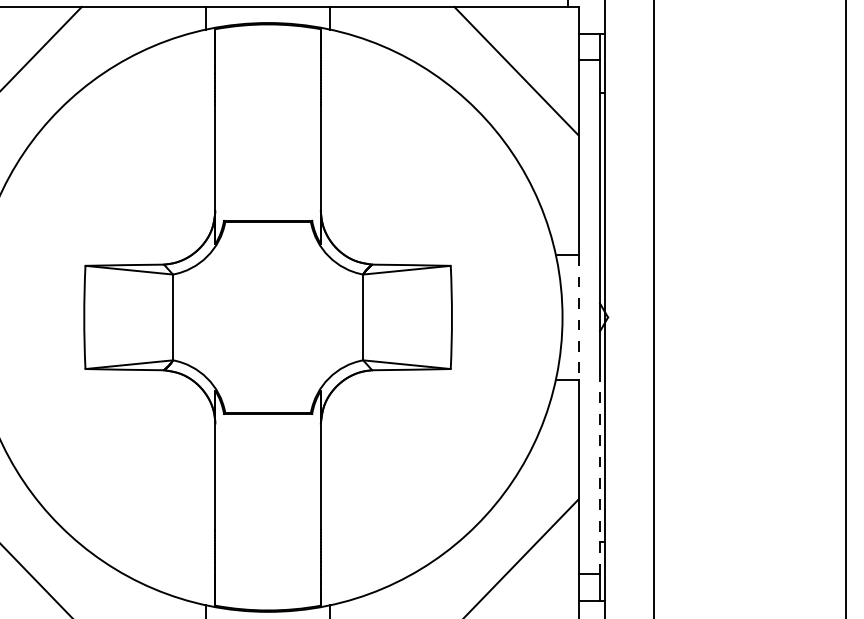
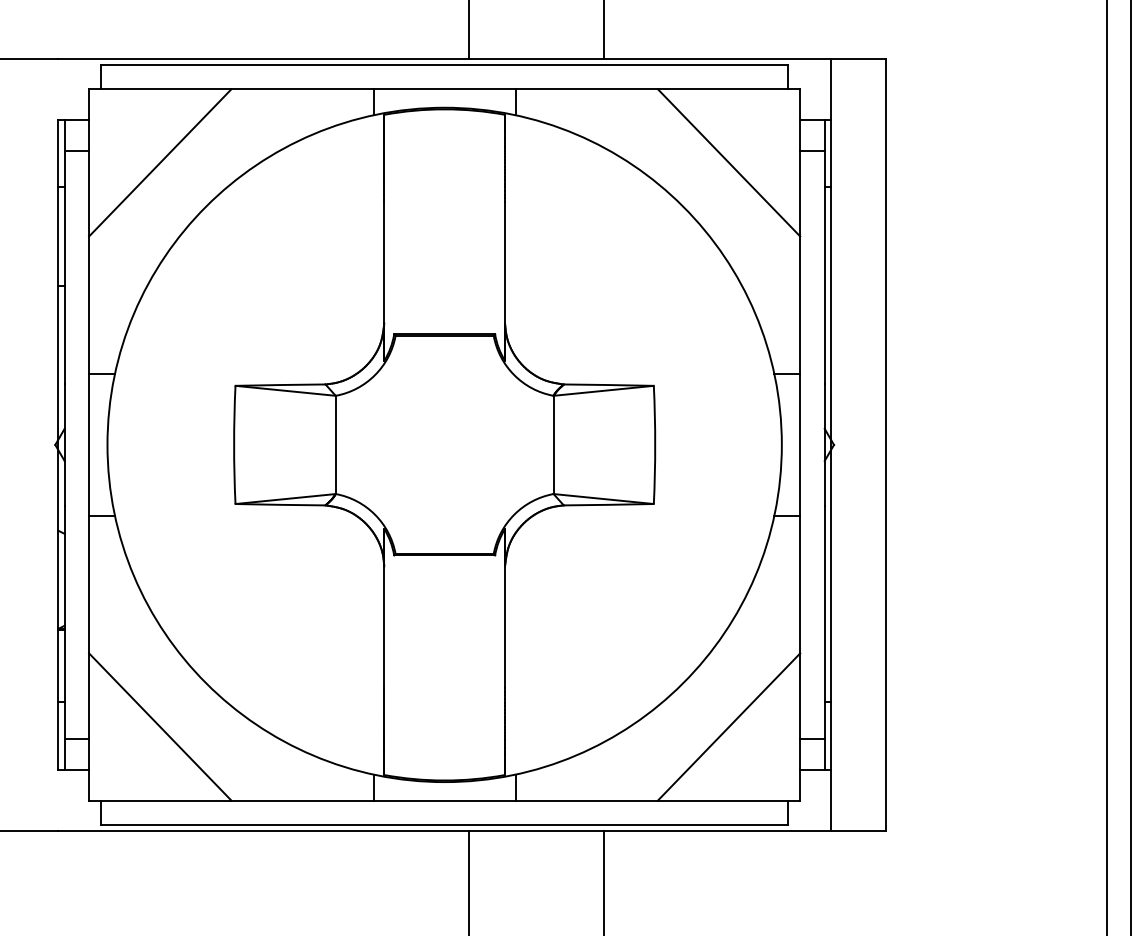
line: (578, 317) -> (800, 445), dashed -> solid
line: (599, 473) -> (824, 623), dashed -> solid

